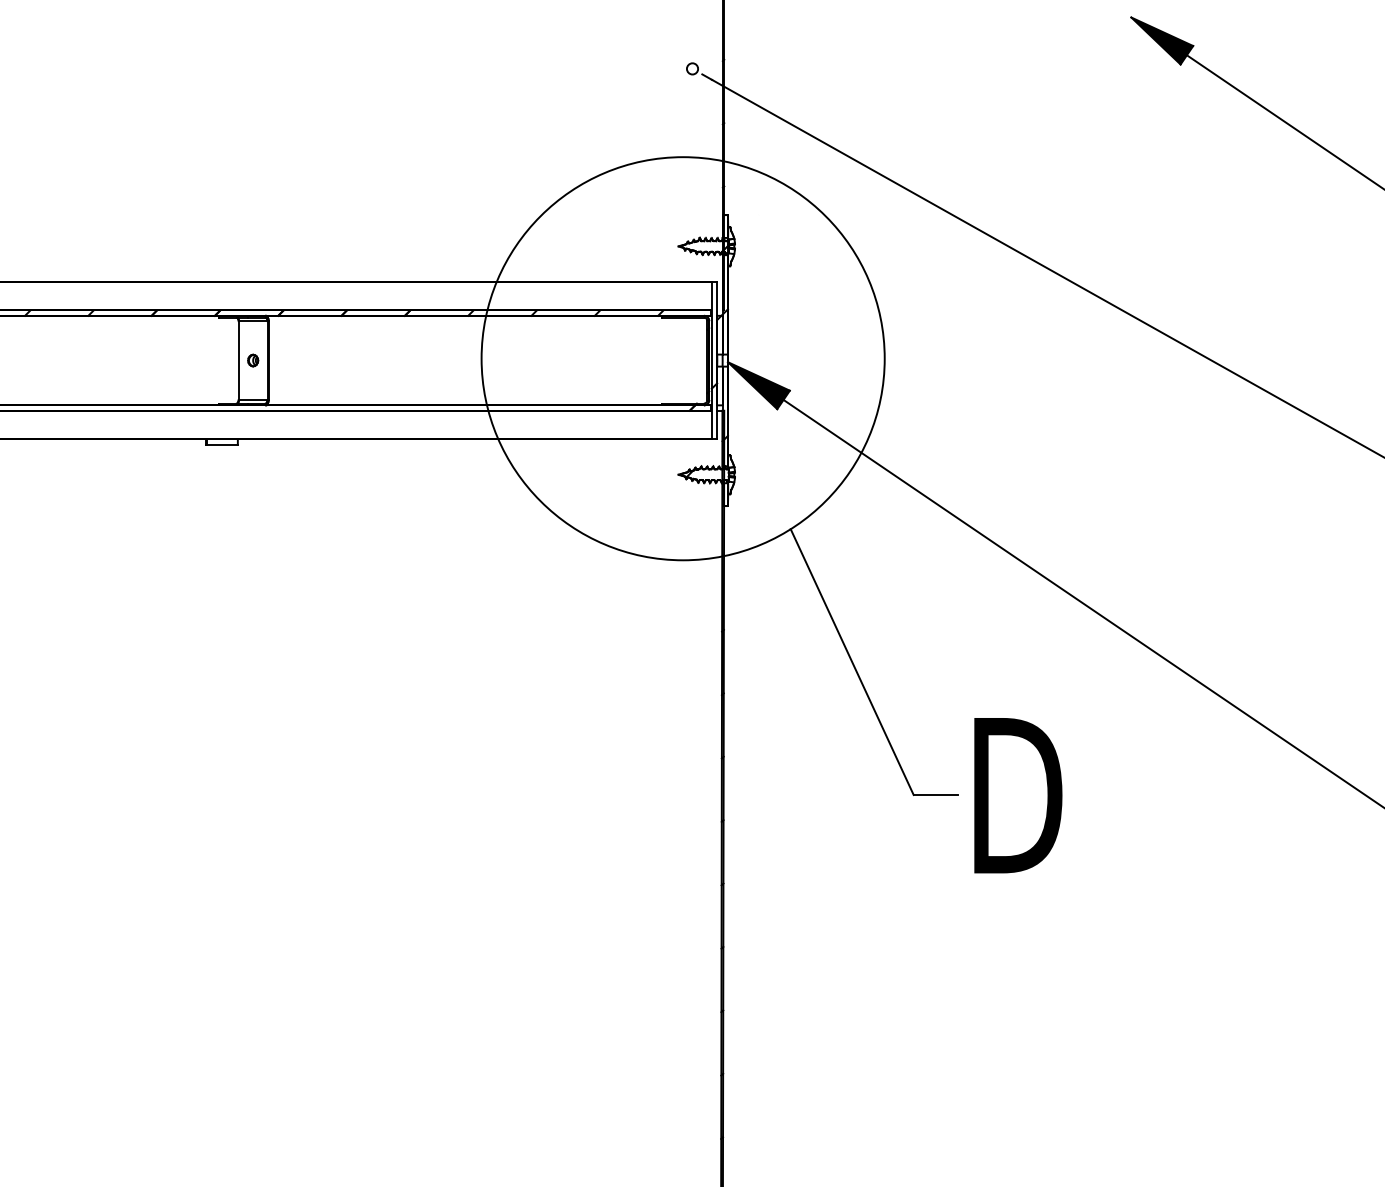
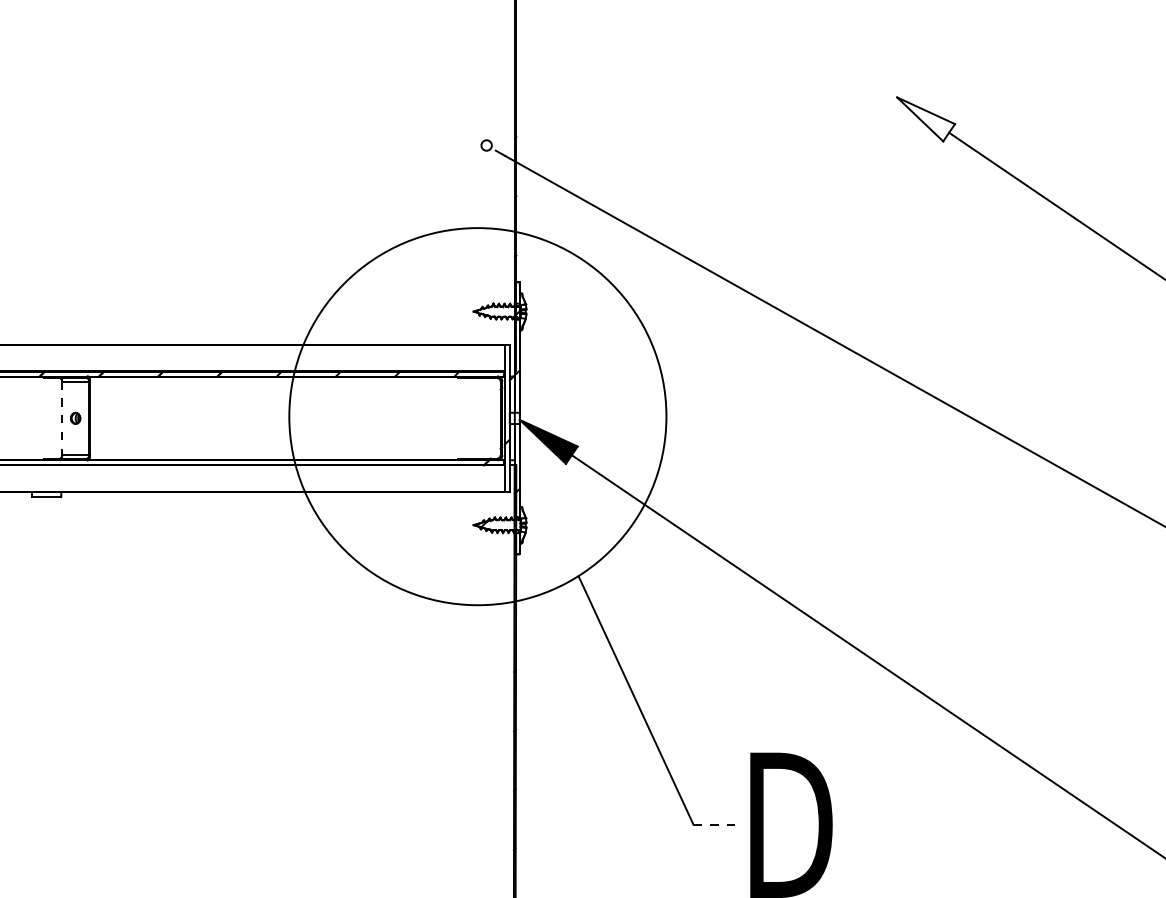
fill: (1162, 40) -> (926, 118), removed
line: (238, 361) -> (61, 419), solid -> dashed
line: (936, 795) -> (714, 825), solid -> dashed

